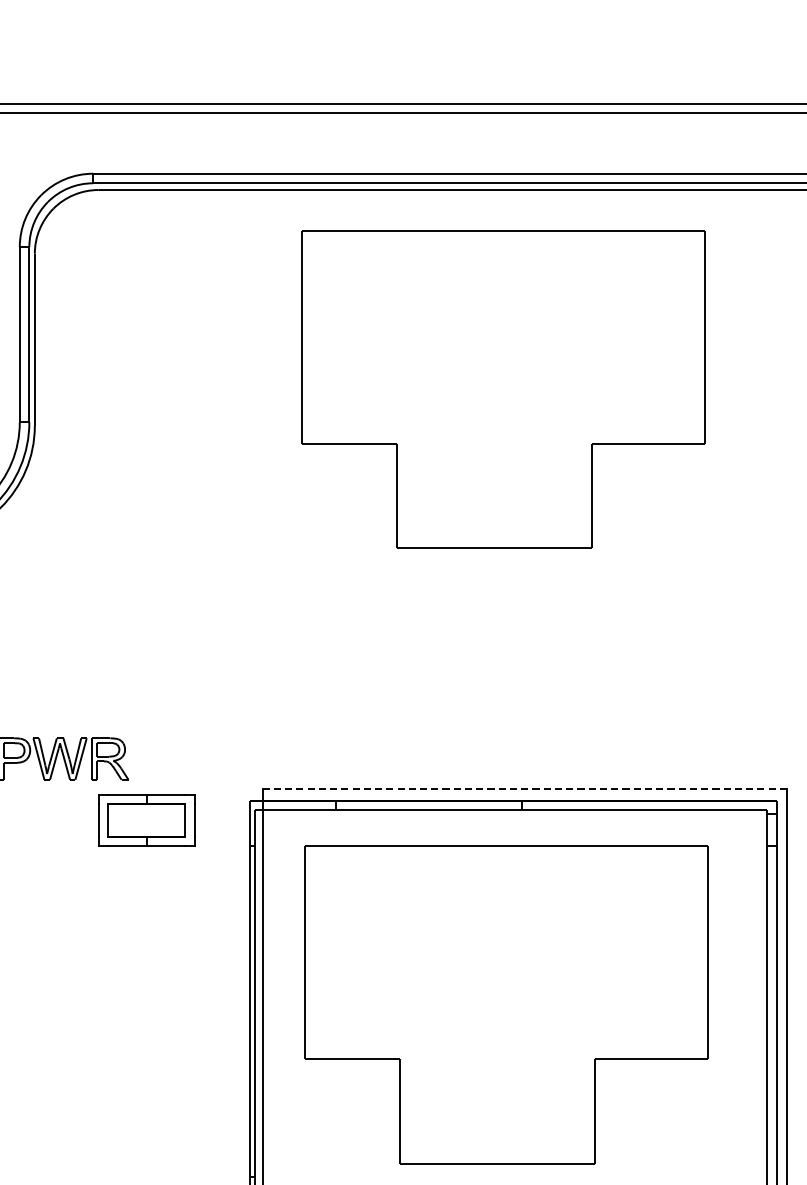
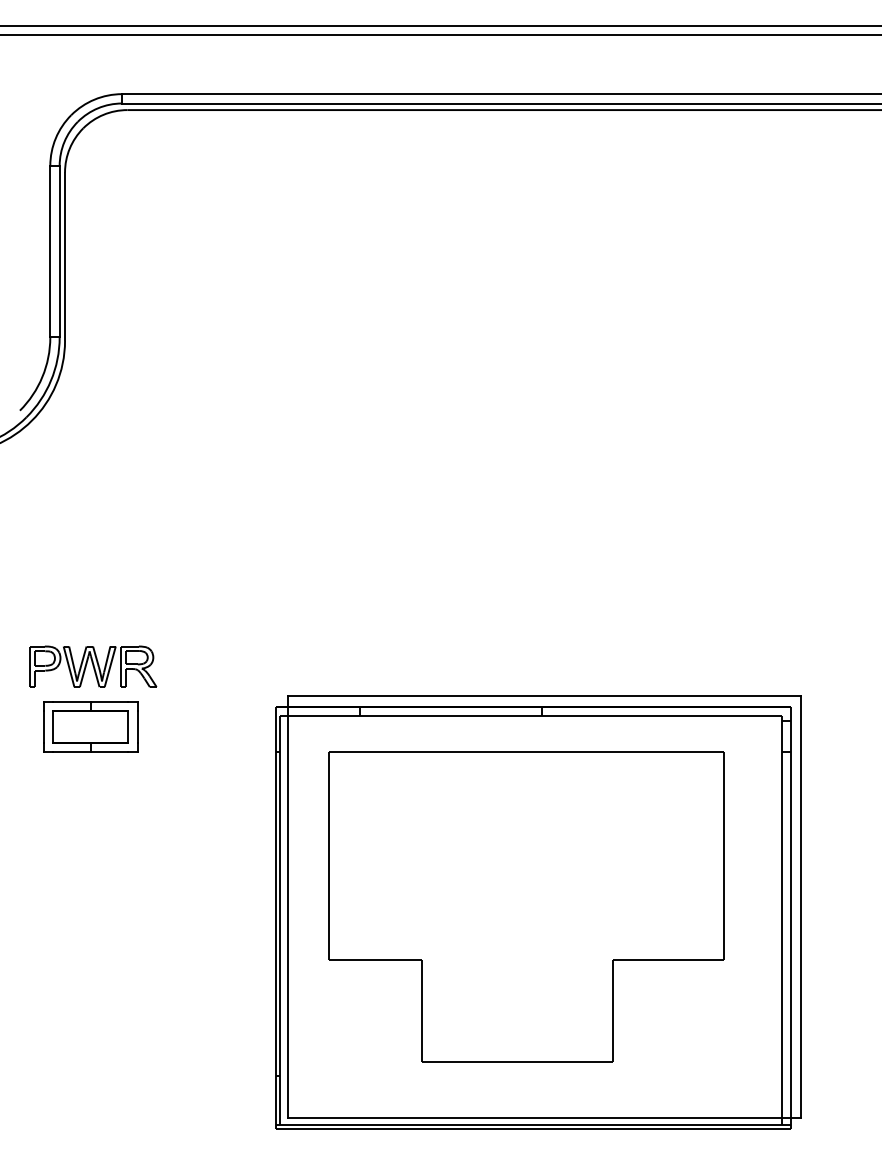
part: (503, 388) -> (523, 304), removed
line: (524, 788) -> (544, 695), dashed -> solid
part: (146, 820) -> (90, 726), moved

